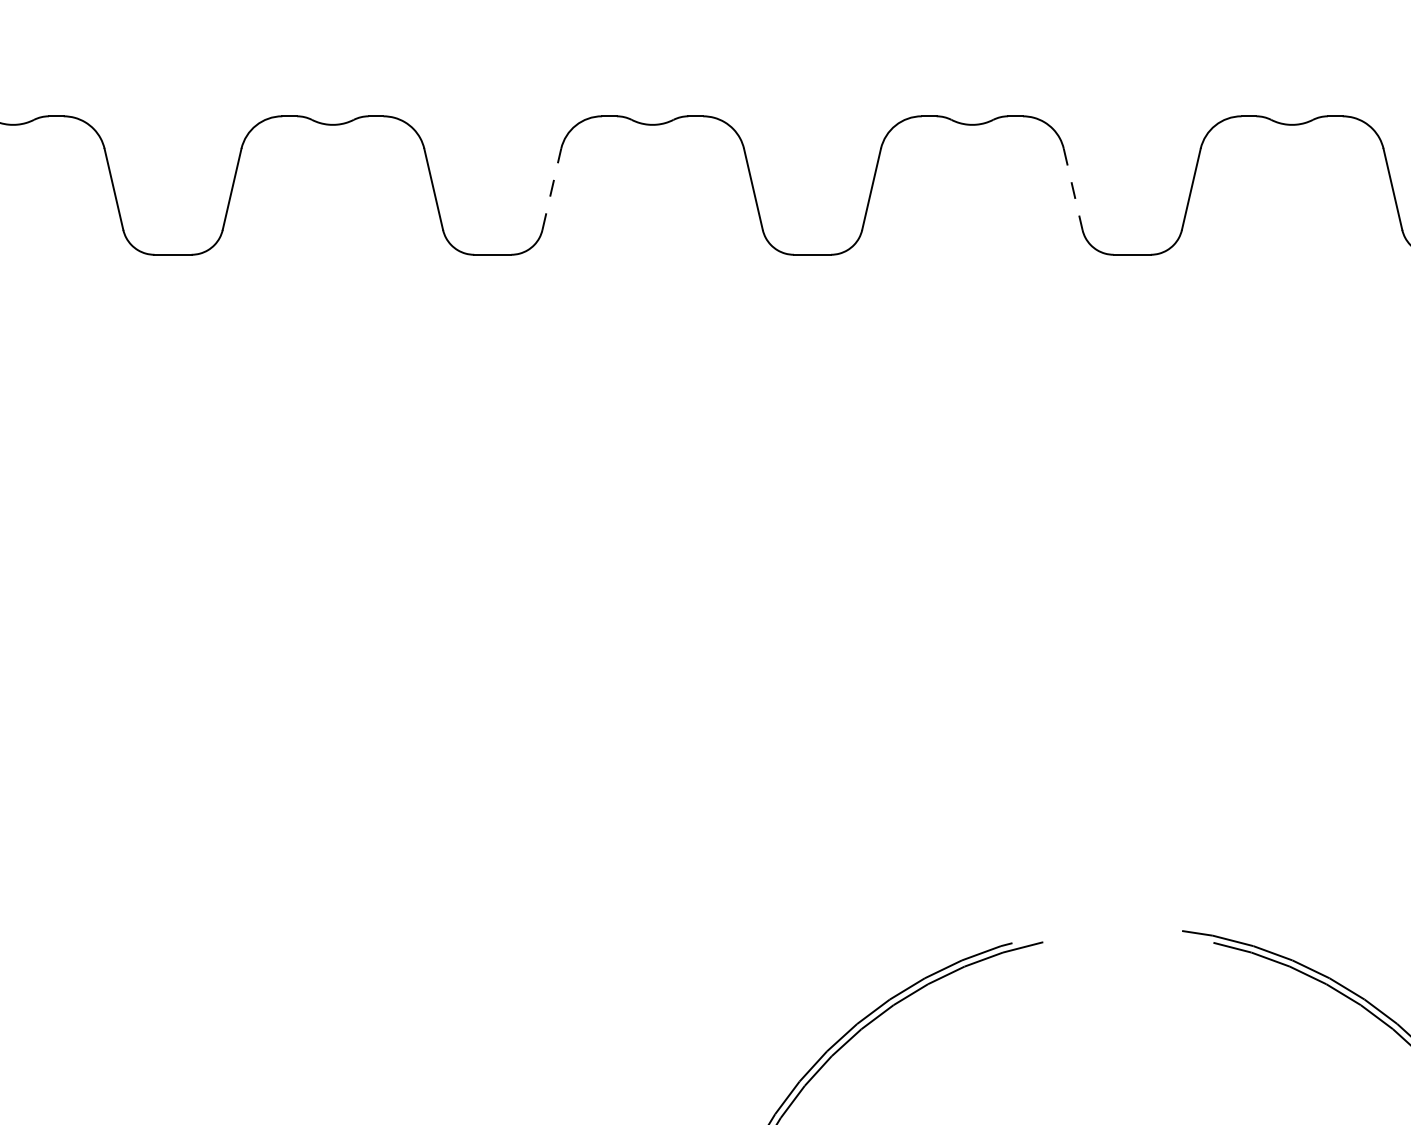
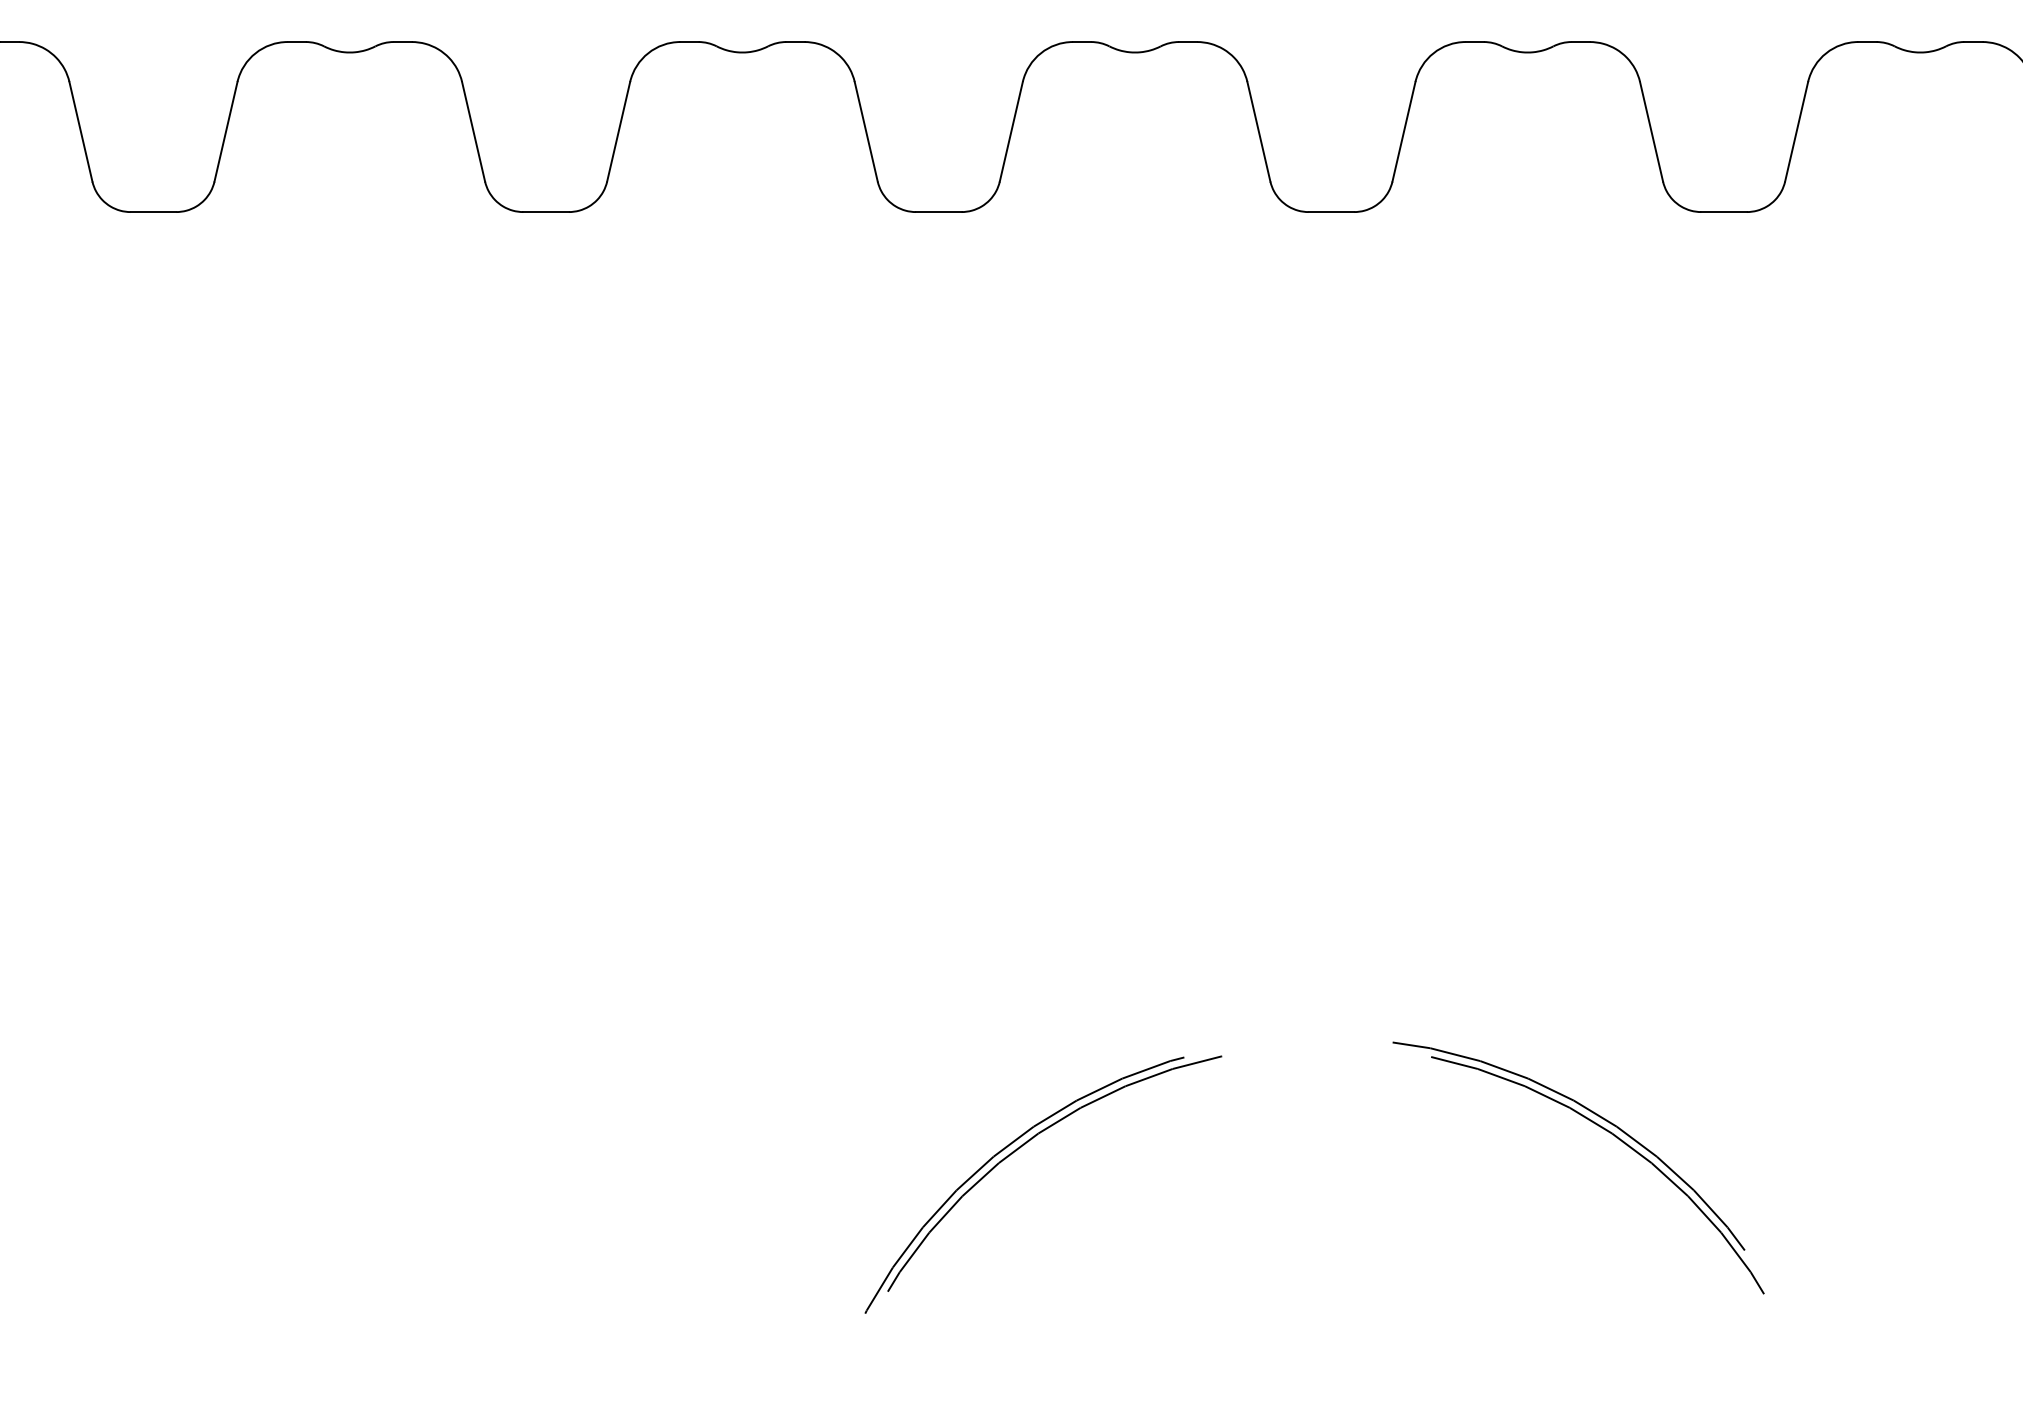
line: (551, 189) -> (618, 131), dashed -> solid
line: (1073, 189) -> (1259, 132), dashed -> solid

